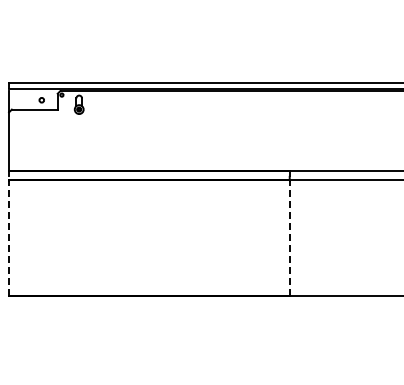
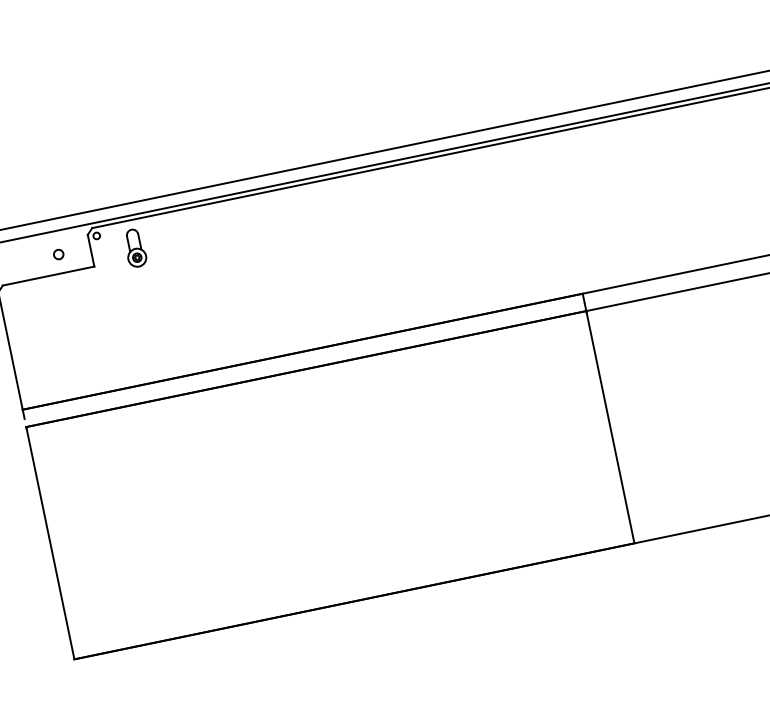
line: (9, 238) -> (51, 543), dashed -> solid
line: (289, 238) -> (610, 428), dashed -> solid

